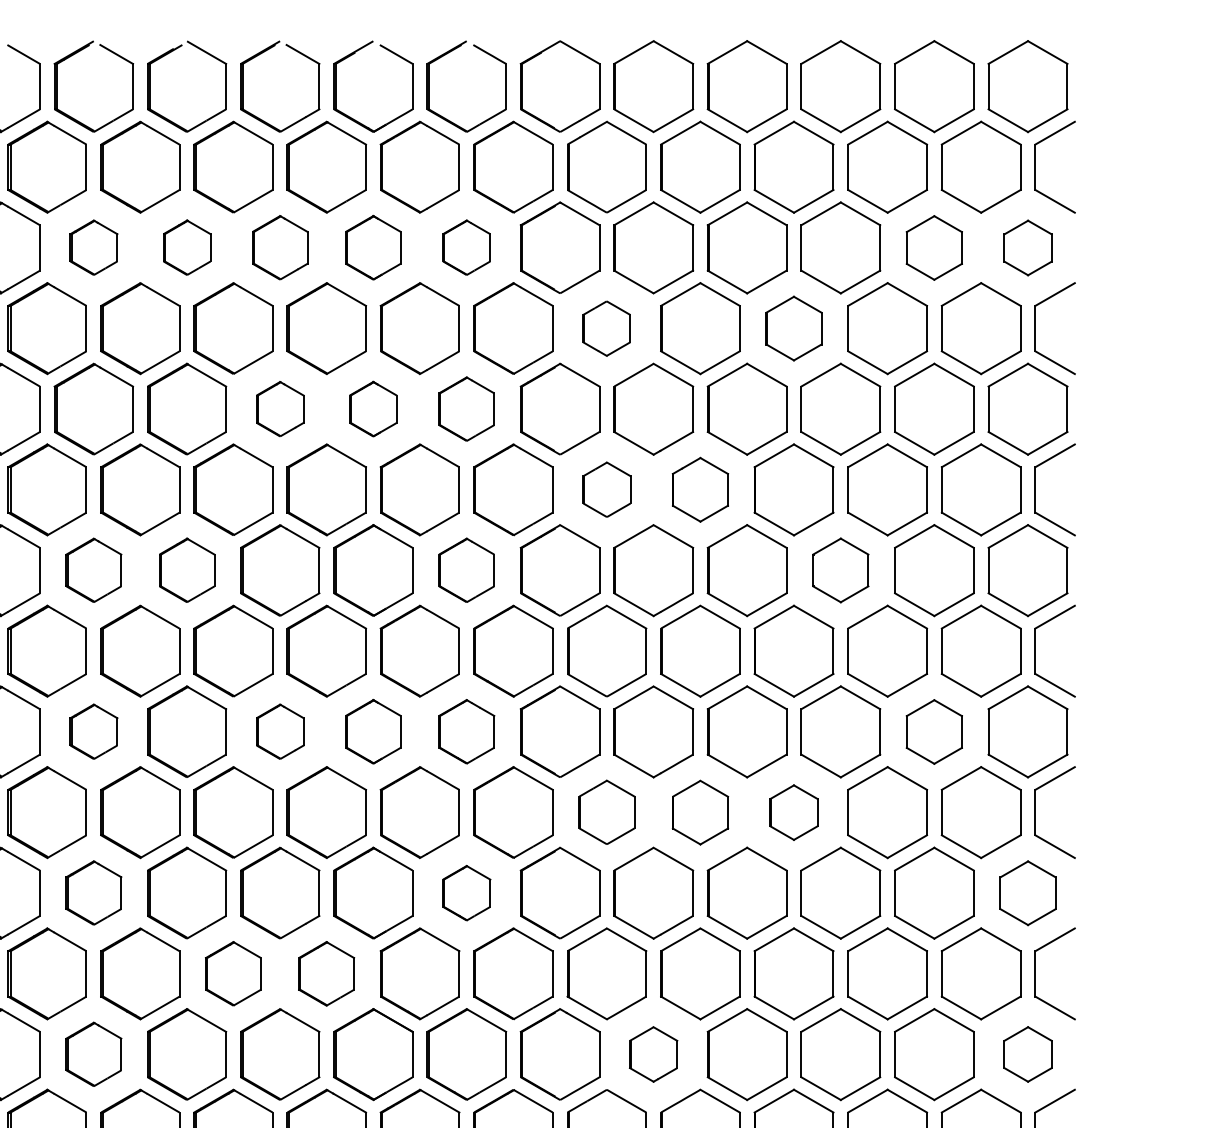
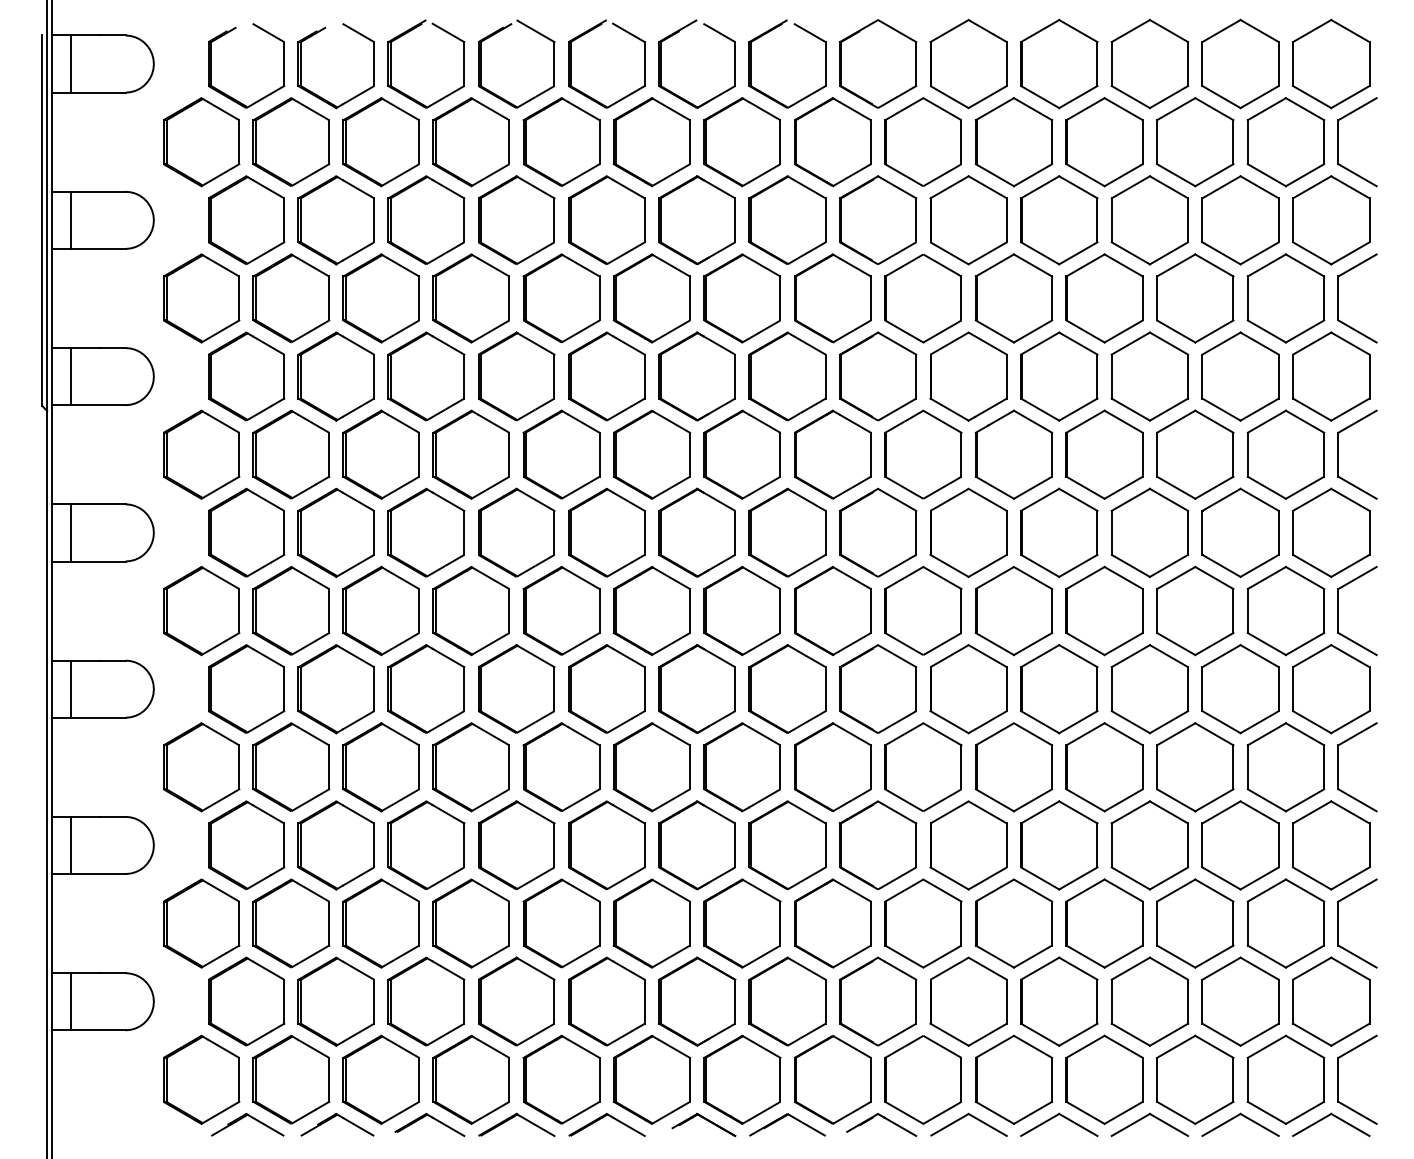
part: (94, 247) -> (426, 219), size x1.67
part: (186, 247) -> (516, 219), size x1.67
part: (279, 247) -> (606, 219), size x1.43
part: (372, 247) -> (696, 219), size x1.43
part: (466, 247) -> (787, 219), size x1.67
part: (934, 248) -> (1240, 220), size x1.43
part: (1028, 248) -> (1331, 220), size x1.67
part: (606, 328) -> (922, 298), size x1.67
part: (793, 328) -> (1104, 298), size x1.43
part: (279, 409) -> (606, 376), size x1.67
part: (372, 409) -> (696, 376), size x1.67
part: (466, 409) -> (787, 376), size x1.43
part: (607, 489) -> (923, 454), size x1.67
part: (699, 489) -> (1013, 454), size x1.43
part: (94, 570) -> (426, 532), size x1.43
part: (186, 570) -> (516, 532), size x1.43
part: (466, 570) -> (787, 532), size x1.43
part: (840, 570) -> (1149, 532), size x1.43
part: (94, 731) -> (426, 688), size x1.67
part: (279, 731) -> (606, 688), size x1.67
part: (372, 731) -> (696, 688), size x1.43
part: (466, 731) -> (787, 688), size x1.43
part: (934, 732) -> (1240, 689), size x1.43
part: (607, 811) -> (923, 766), size x1.43
part: (699, 812) -> (1013, 767), size x1.43
part: (793, 812) -> (1104, 767), size x1.67
part: (94, 892) -> (426, 844), size x1.43
part: (466, 893) -> (787, 845), size x1.67
part: (1028, 893) -> (1331, 845), size x1.43
part: (233, 973) -> (561, 923), size x1.43
part: (326, 973) -> (651, 923), size x1.43
part: (94, 1054) -> (426, 1001), size x1.43
part: (653, 1054) -> (968, 1001), size x1.67
part: (1028, 1054) -> (1331, 1001), size x1.67

